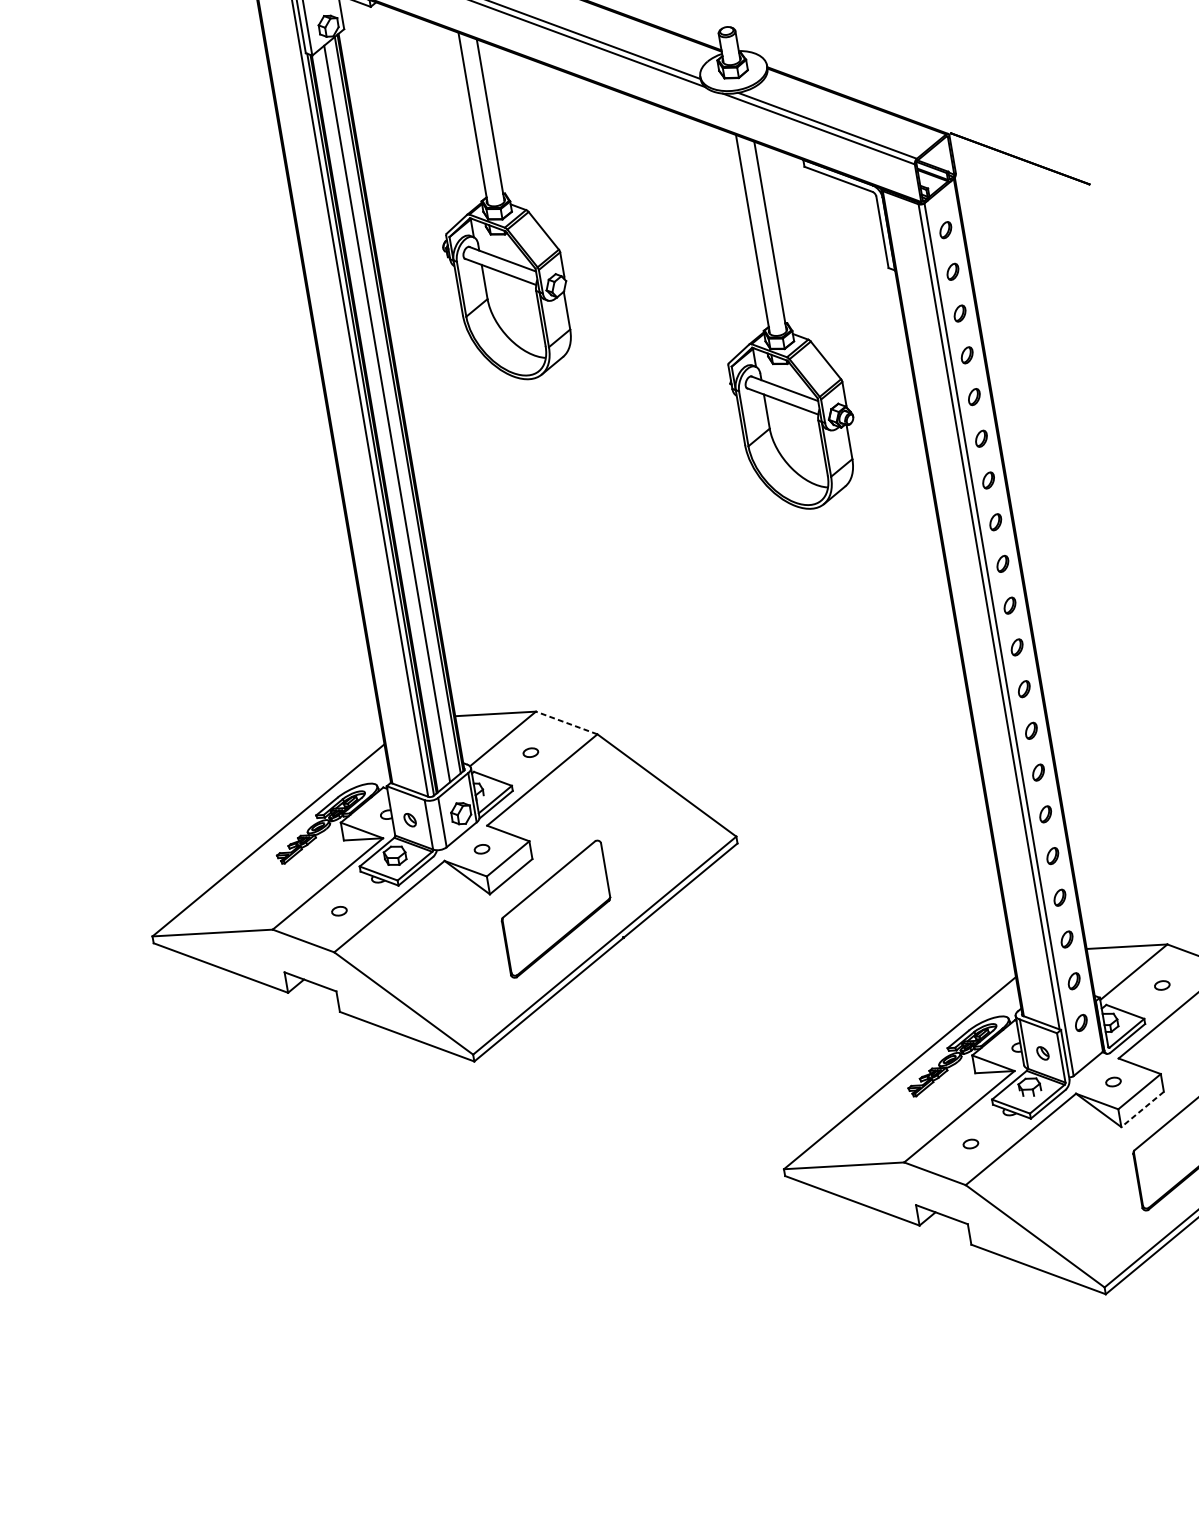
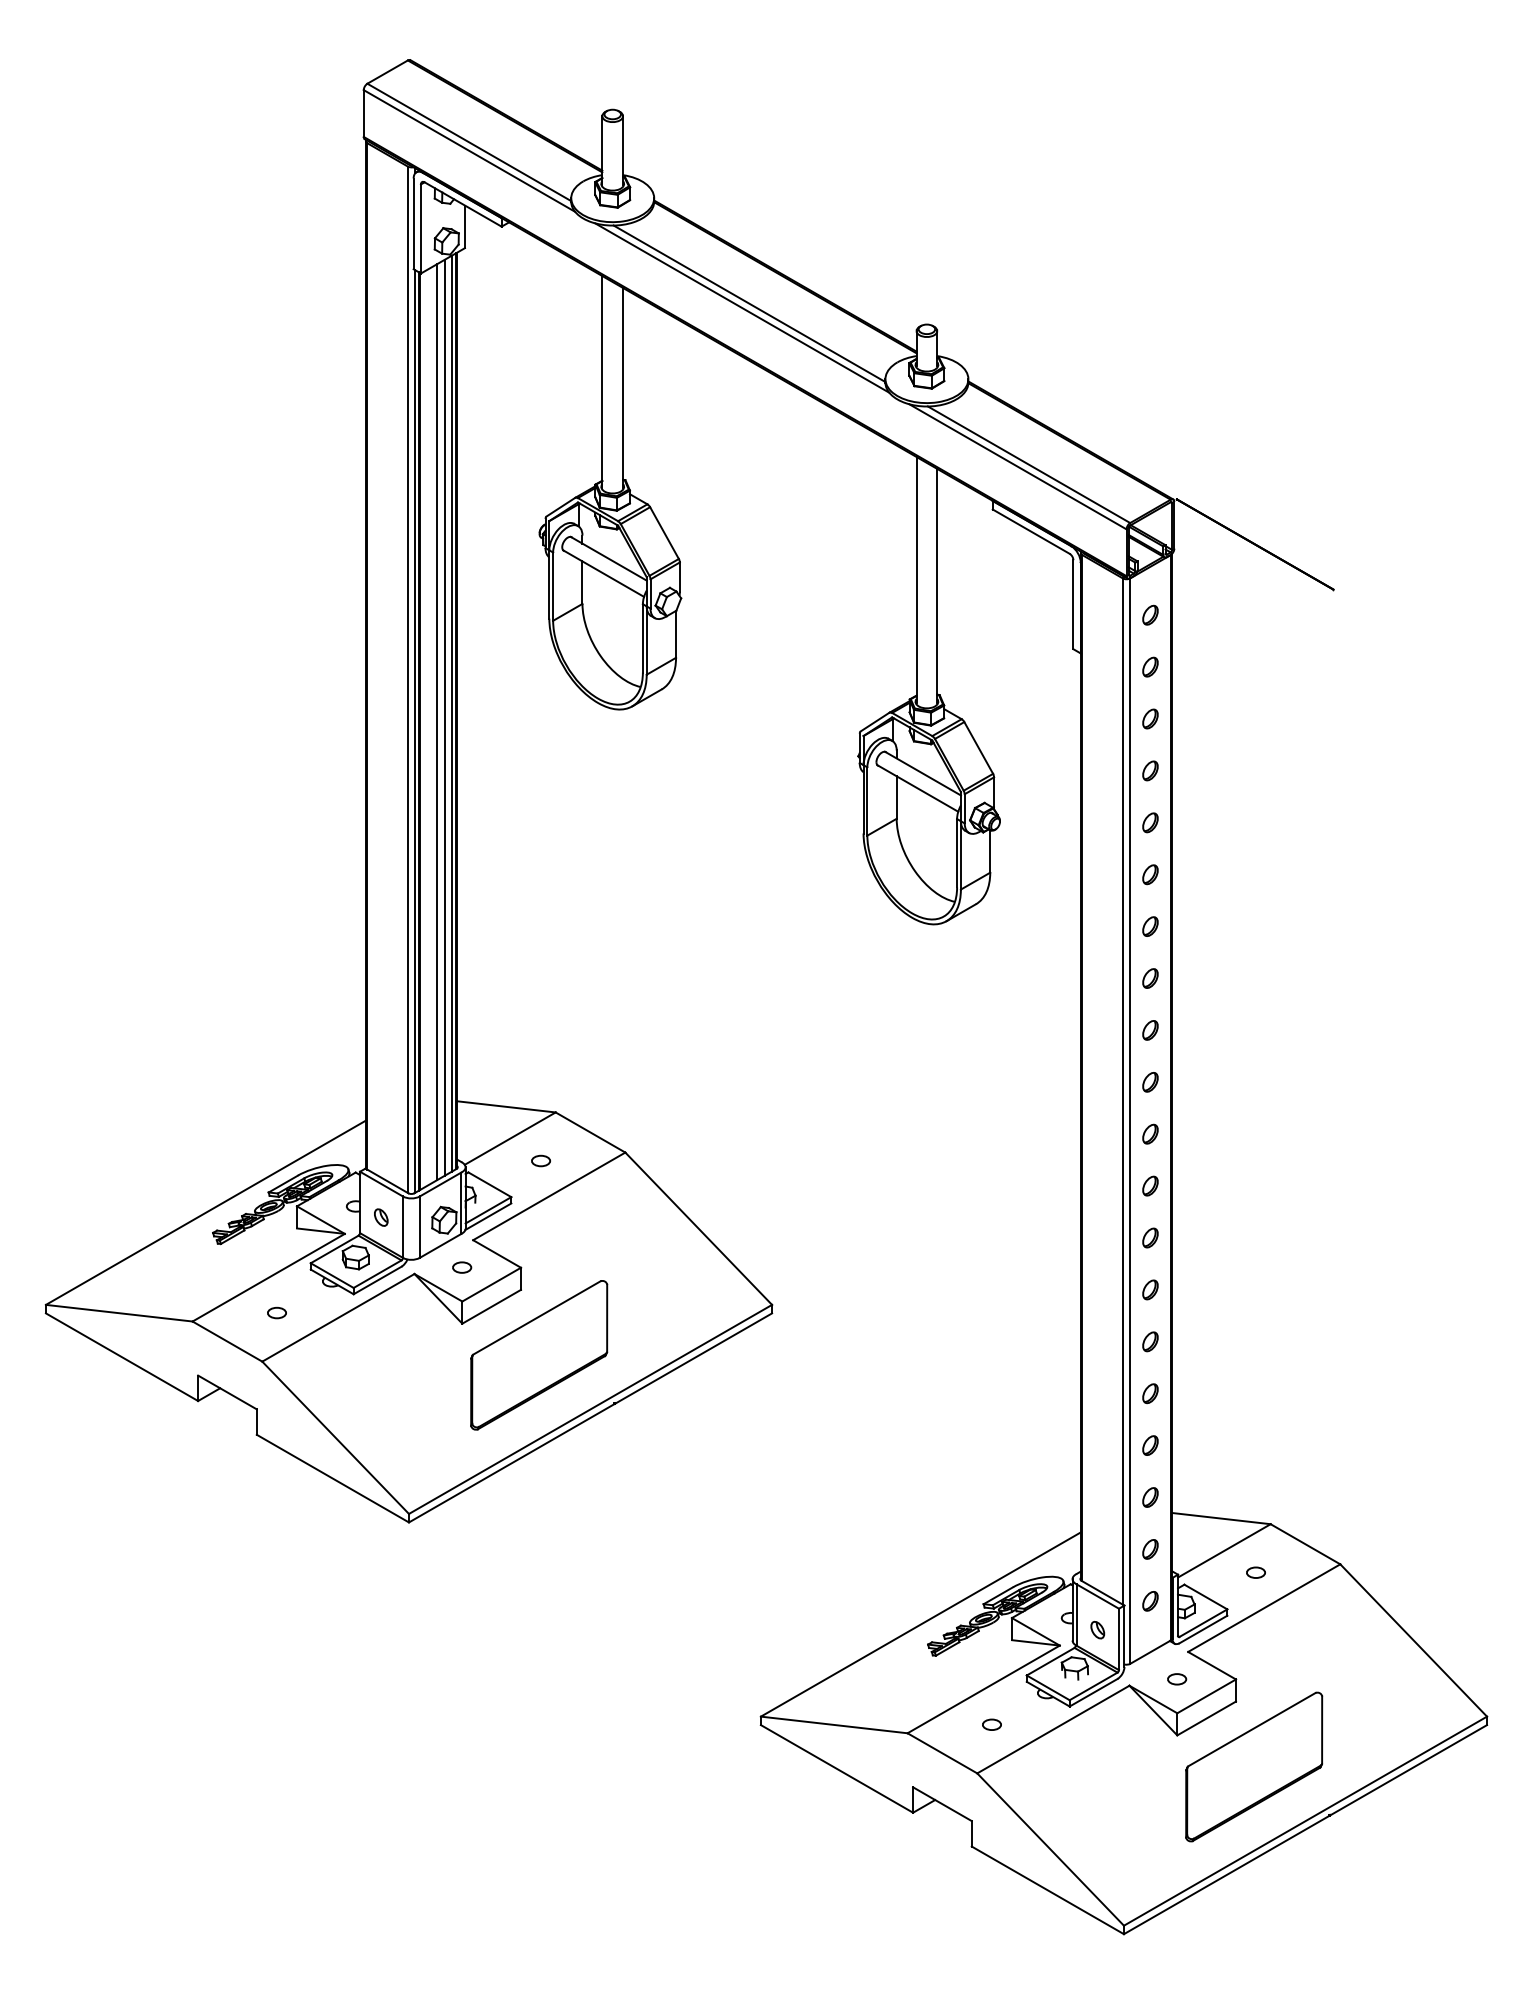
line: (392, 409) -> (444, 717), added
line: (566, 722) -> (590, 1132), dashed -> solid
line: (1142, 1109) -> (1206, 1718), dashed -> solid

